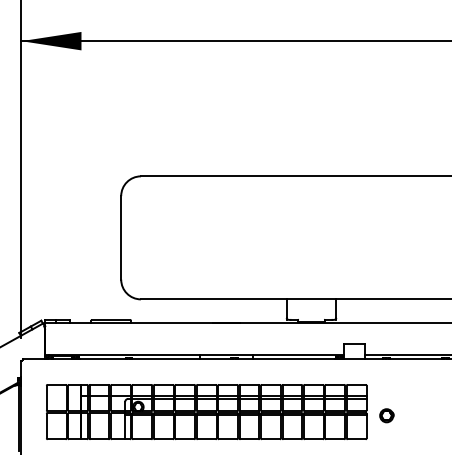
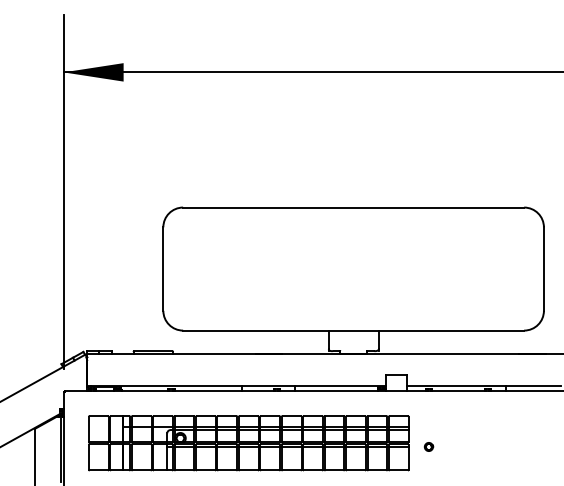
part: (386, 415) -> (428, 446), size x0.62

